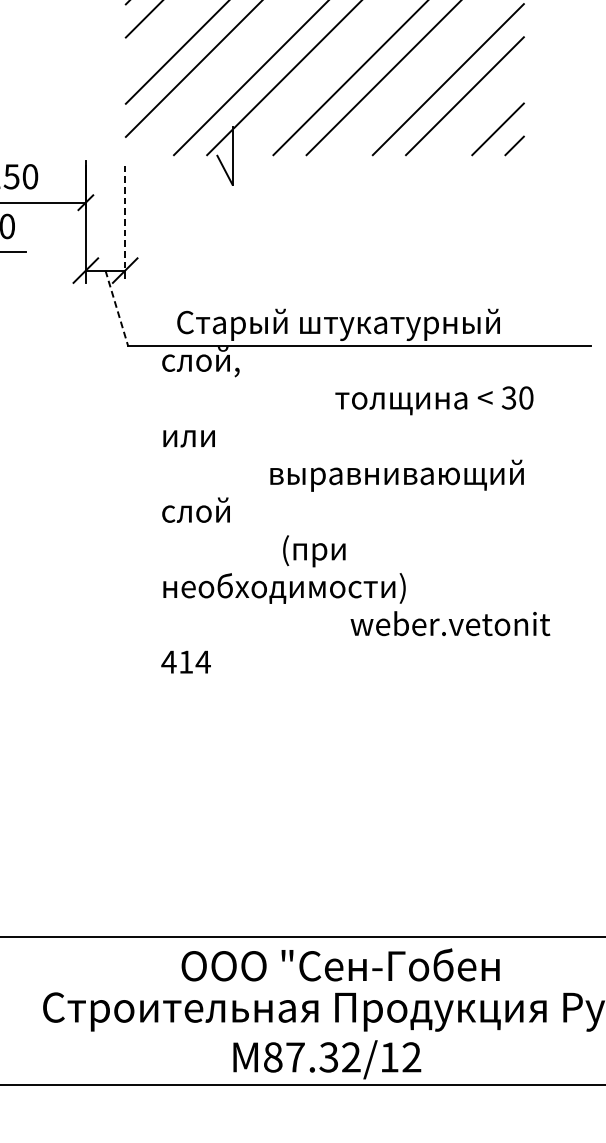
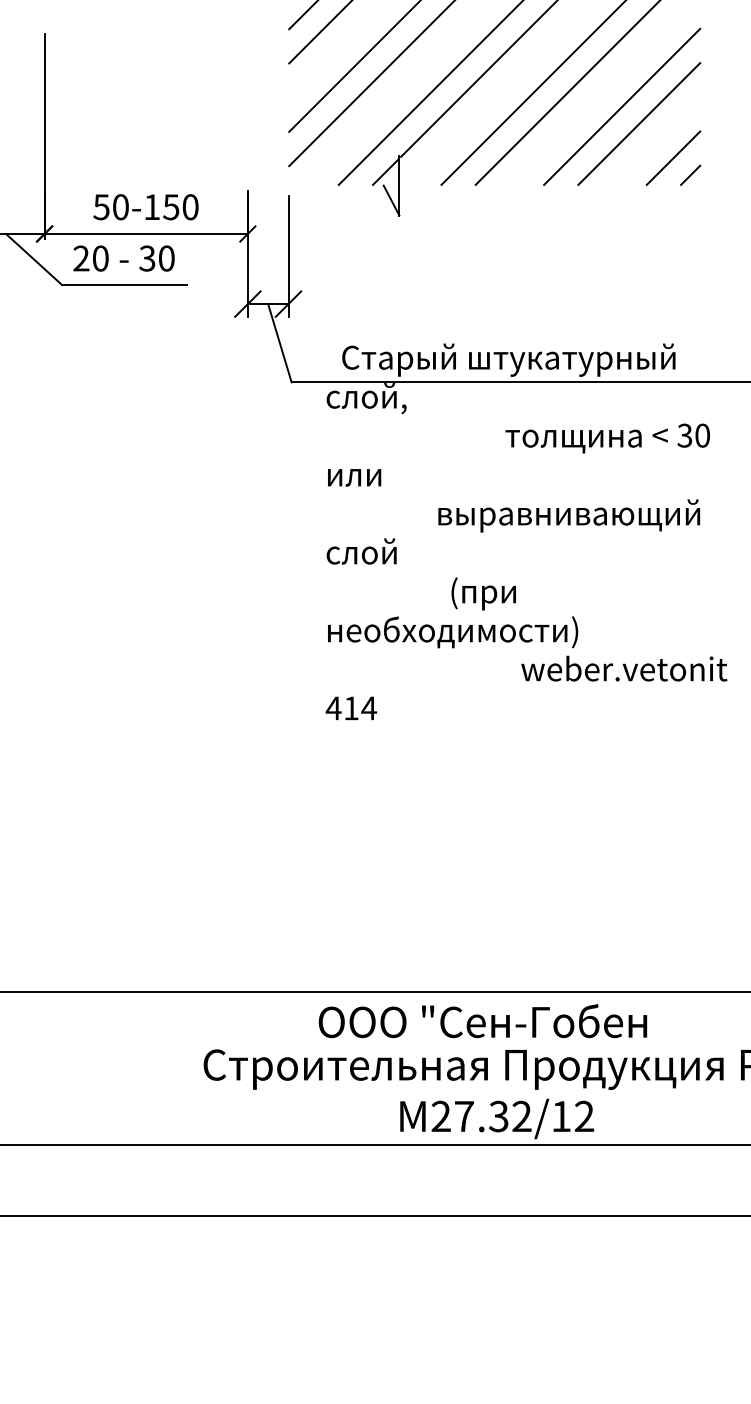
line: (125, 224) -> (288, 256), dashed -> solid
line: (116, 308) -> (279, 343), dashed -> solid
text: (340, 964) -> (482, 1020), moved
text: (272, 1057) -> (440, 1116), 87.32/12 -> 27.32/12

